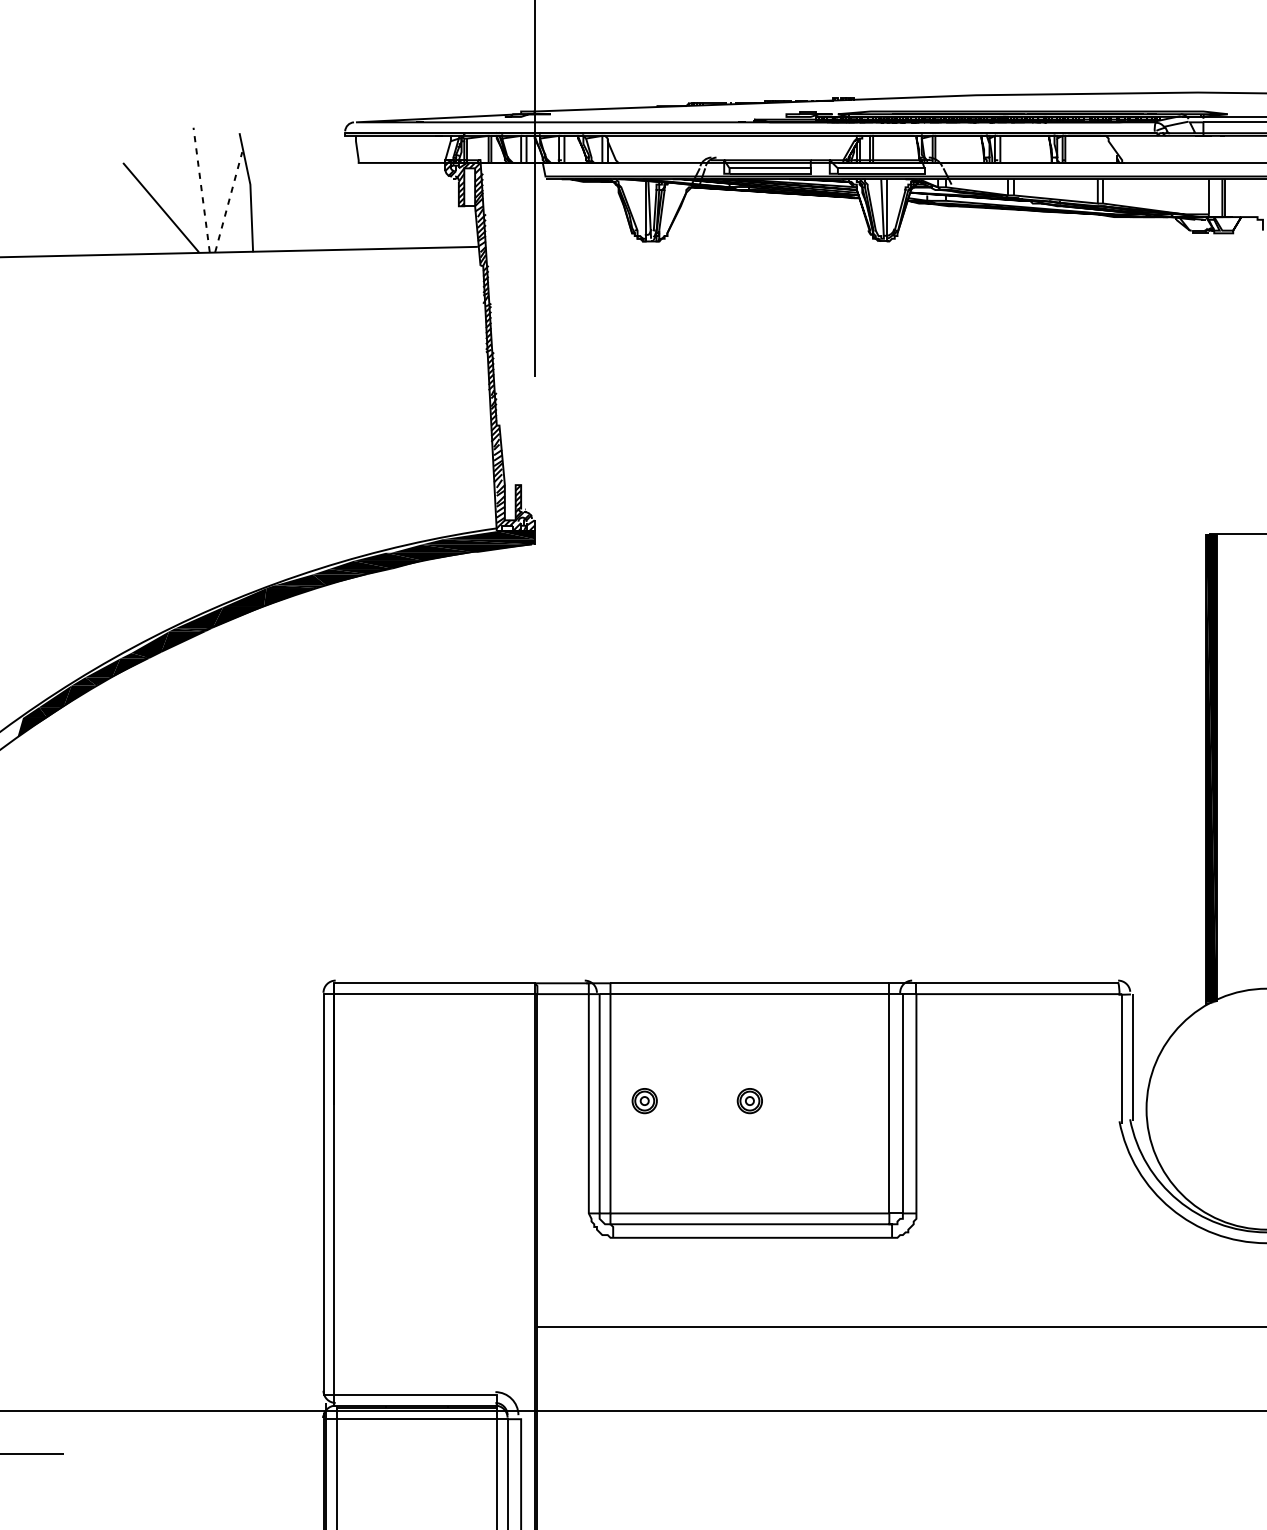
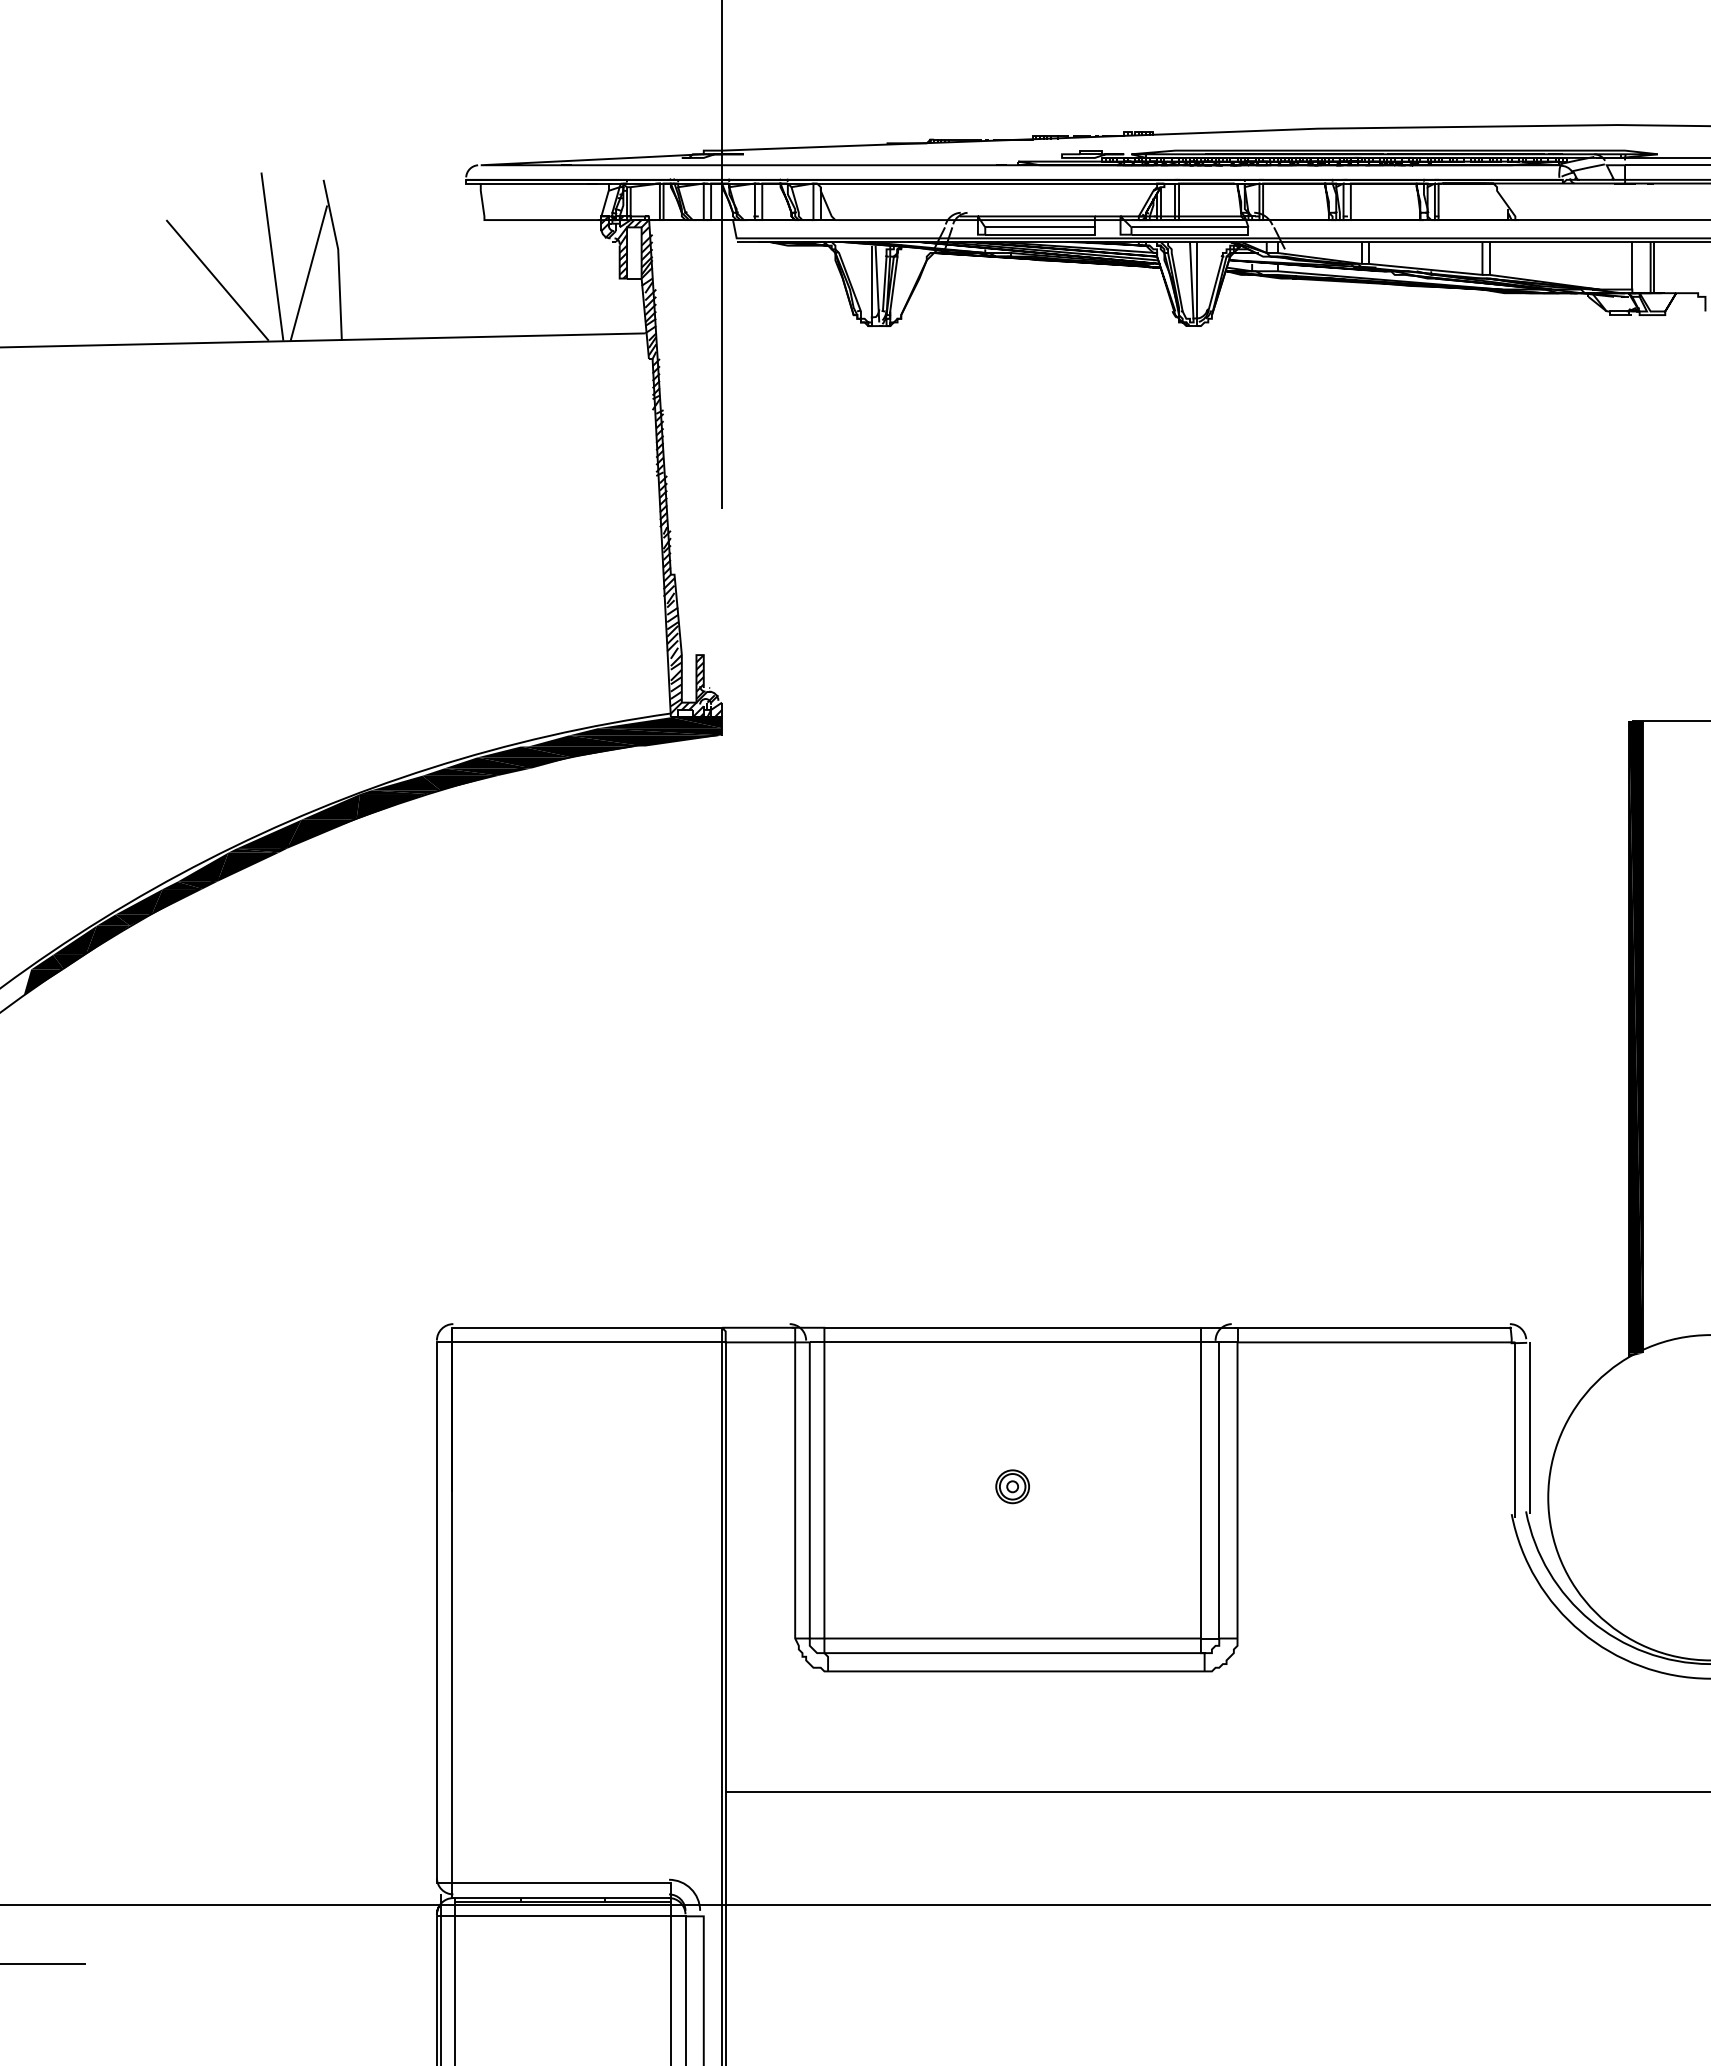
line: (201, 189) -> (272, 256), dashed -> solid
line: (229, 201) -> (309, 272), dashed -> solid
part: (644, 1100) -> (870, 1486), removed

